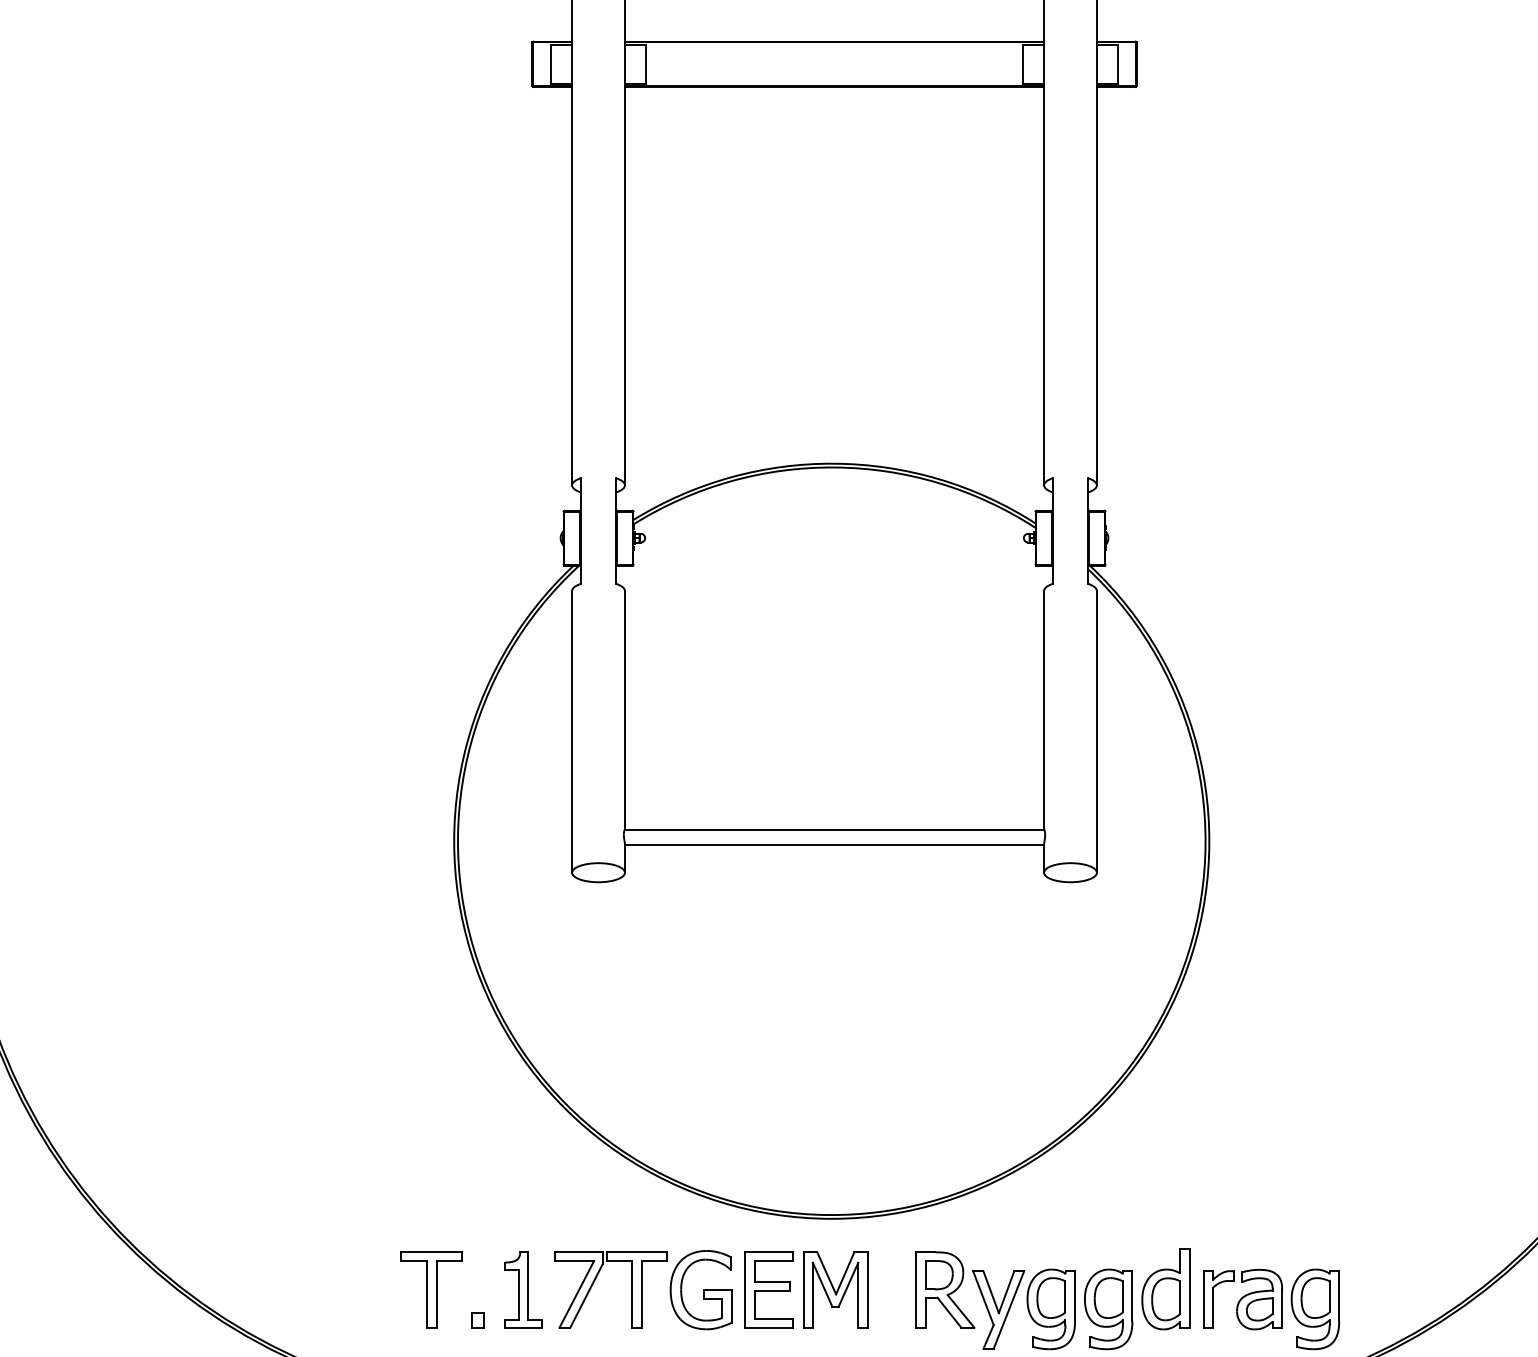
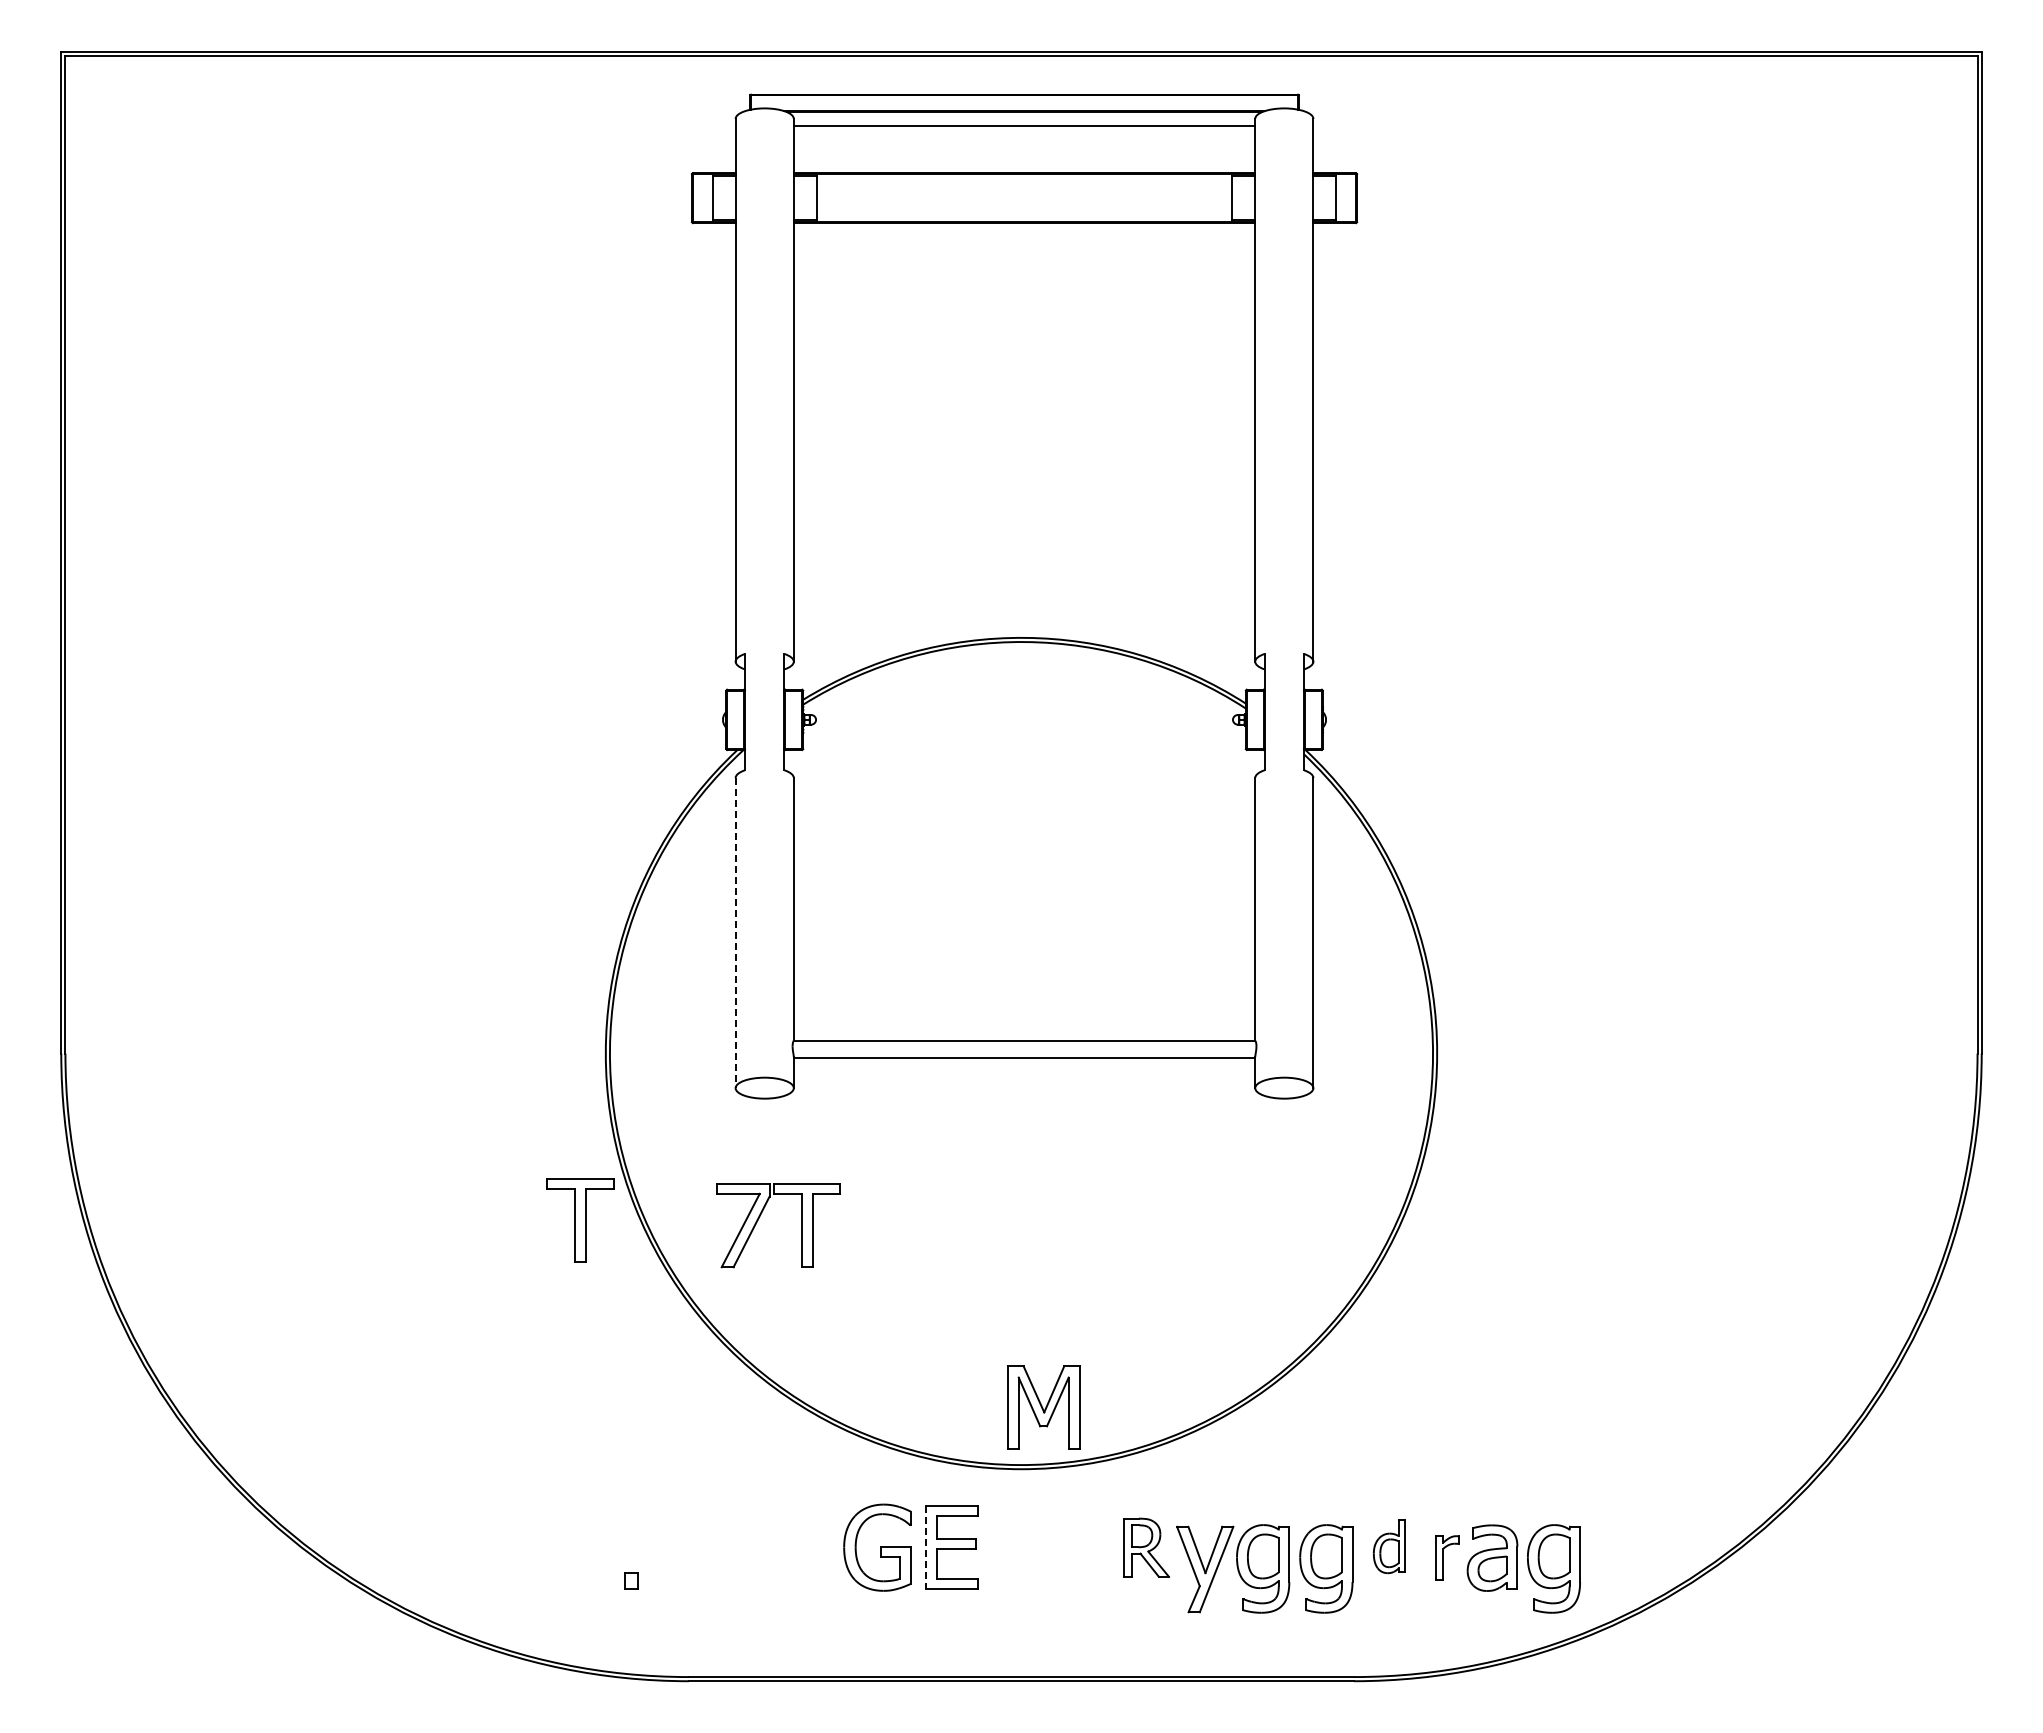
line: (571, 732) -> (735, 933), solid -> dashed
part: (594, 1281) -> (760, 1216), moved
part: (431, 1289) -> (580, 1220), moved
part: (522, 1289) -> (681, 1547), removed
line: (745, 1289) -> (926, 1547), solid -> dashed
part: (835, 1289) -> (1043, 1407), moved
part: (945, 1289) -> (1146, 1547), size x0.7
part: (1166, 1289) -> (1389, 1546), size x0.6
part: (1218, 1299) -> (1447, 1557), size x0.7

